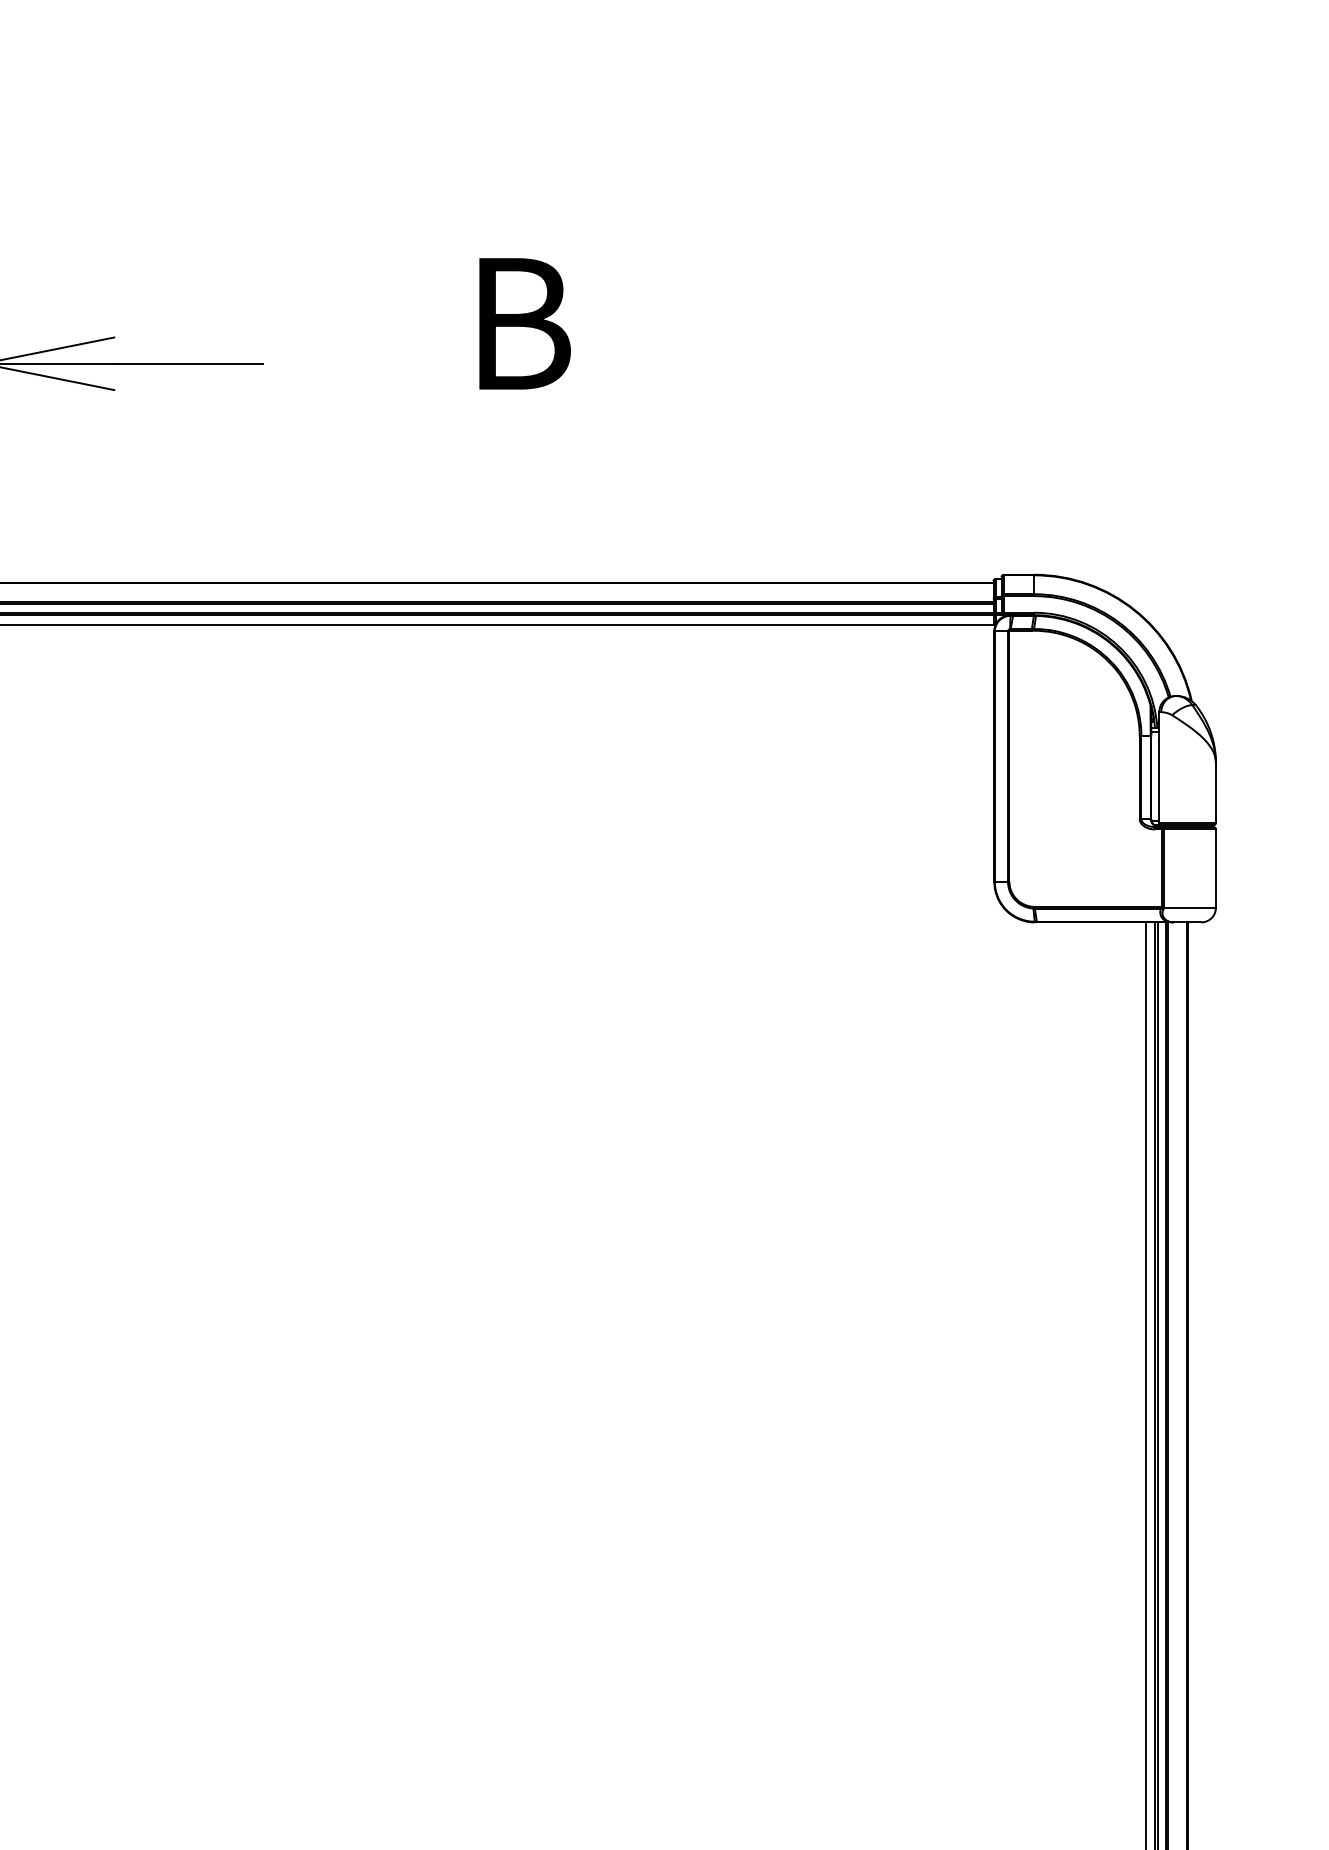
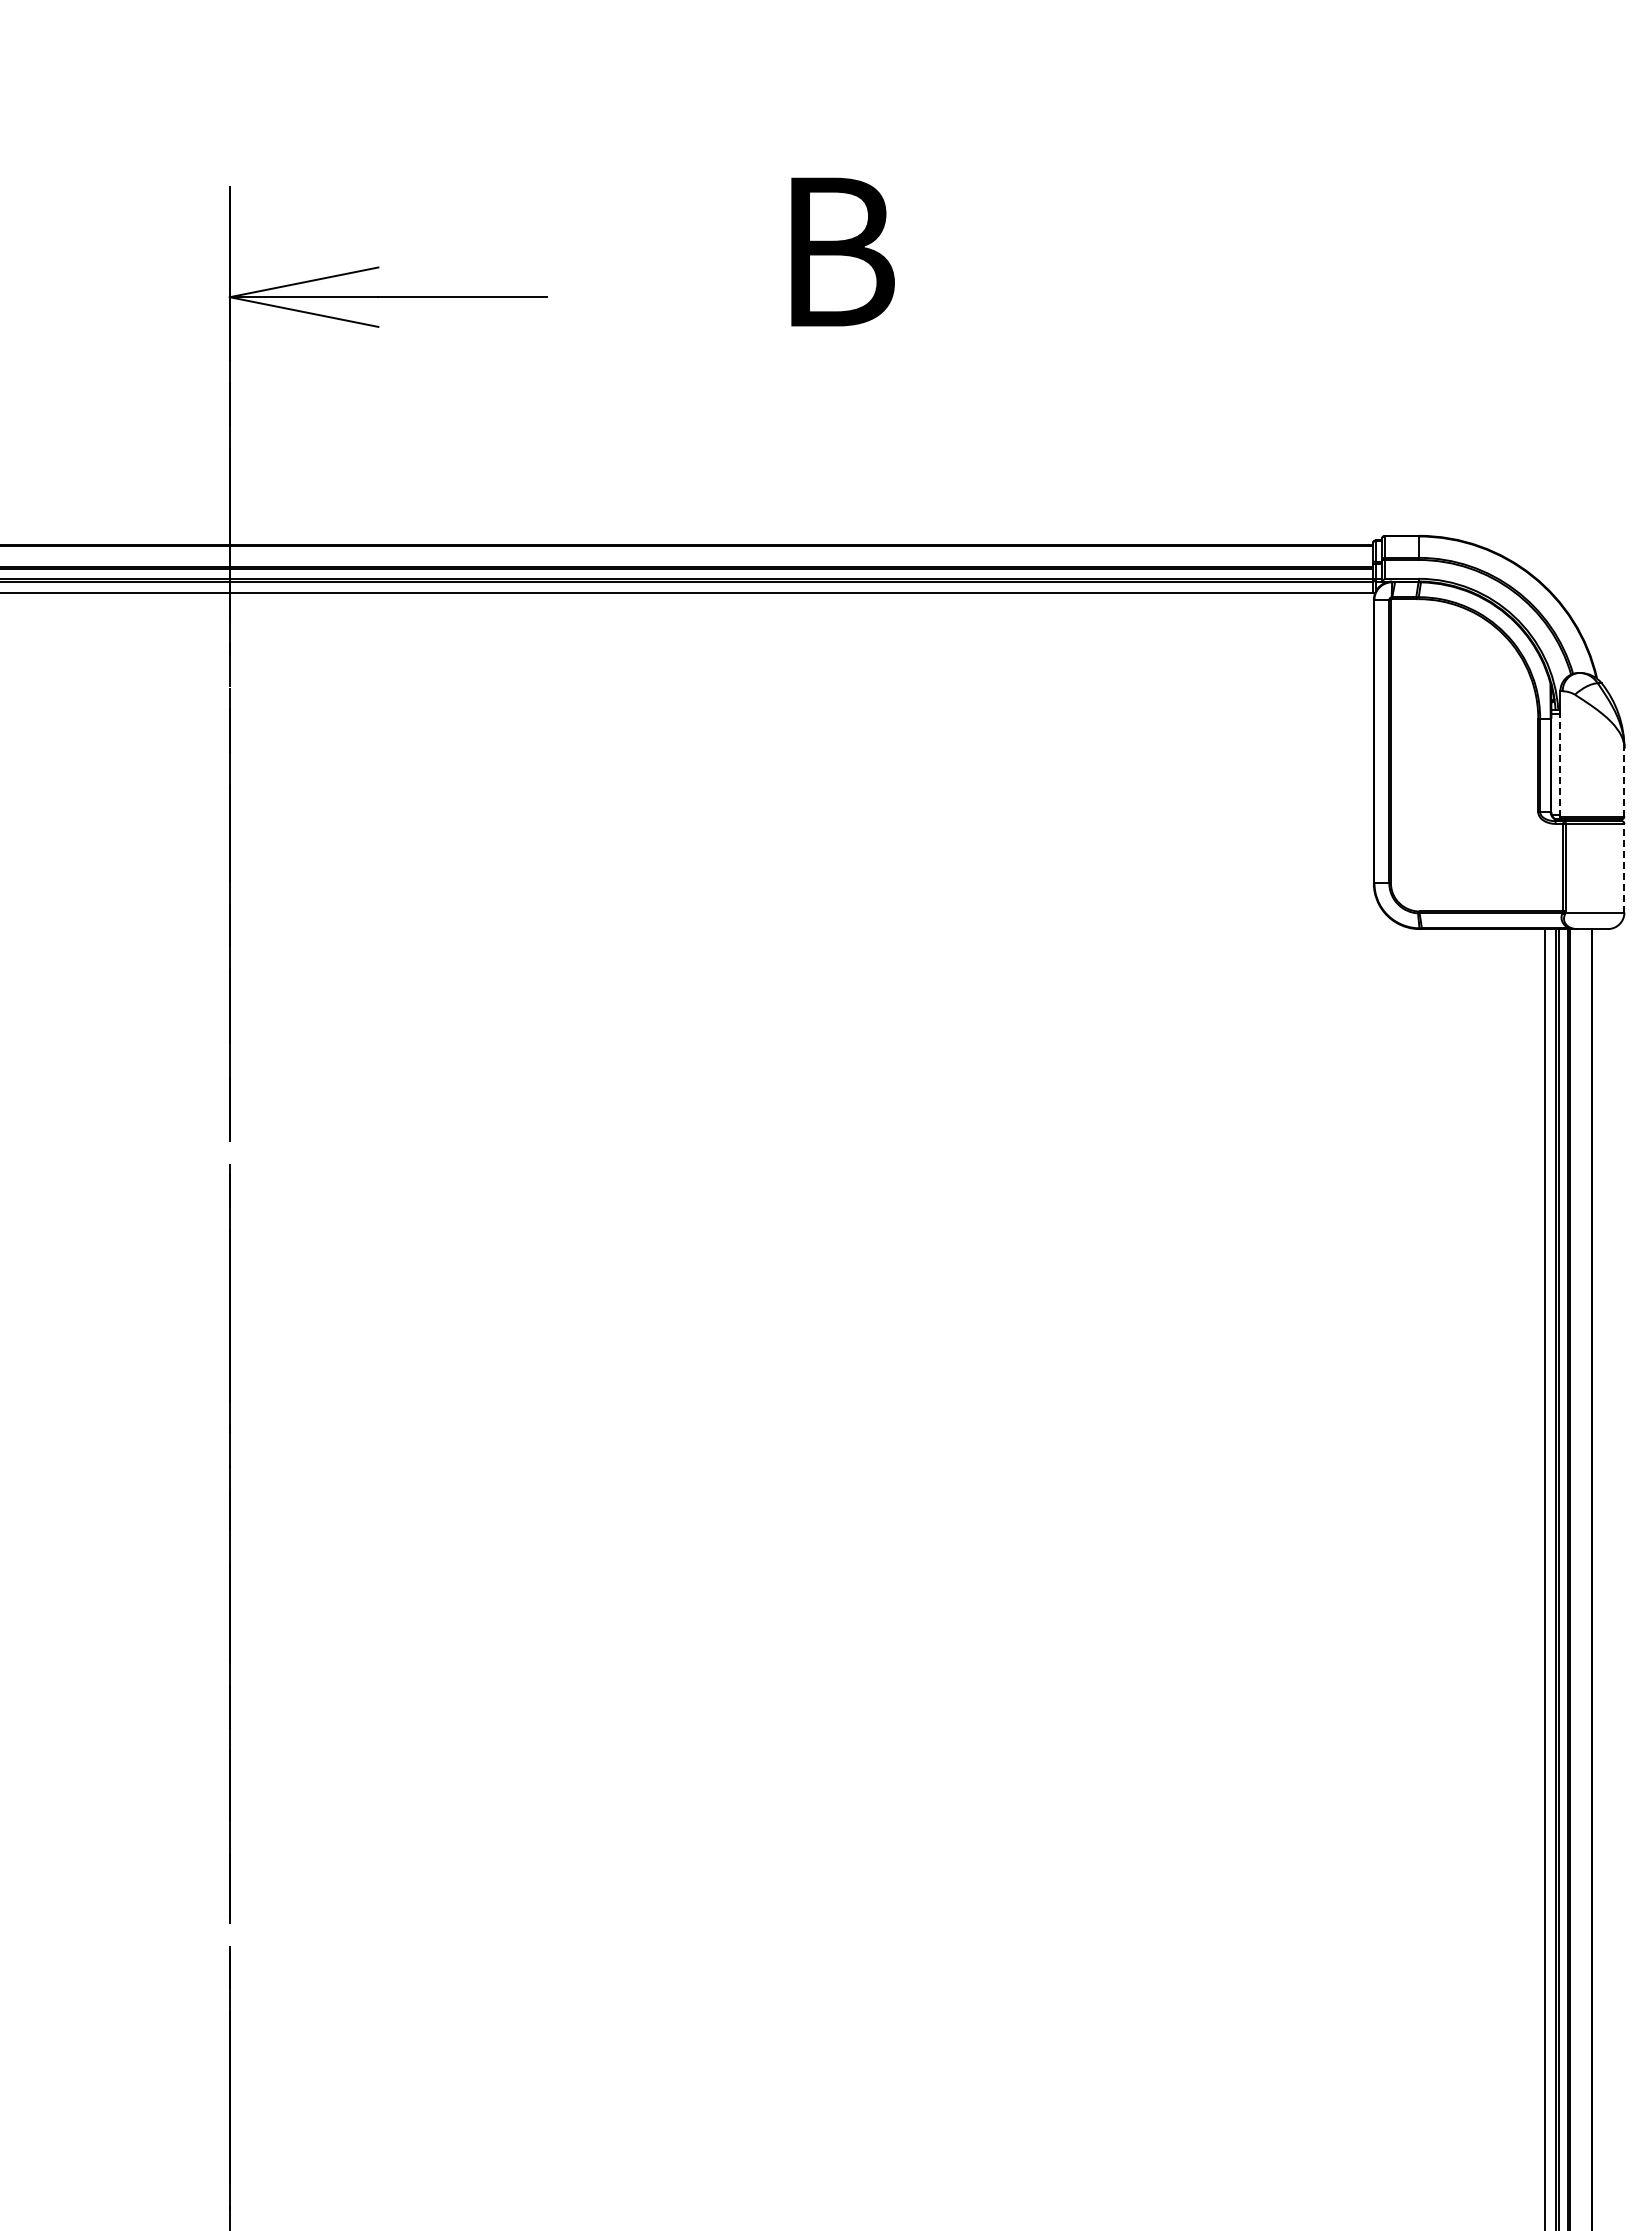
line: (1159, 775) -> (1560, 762), solid -> dashed
line: (1215, 792) -> (1624, 782), solid -> dashed
line: (1215, 867) -> (1624, 867), solid -> dashed

